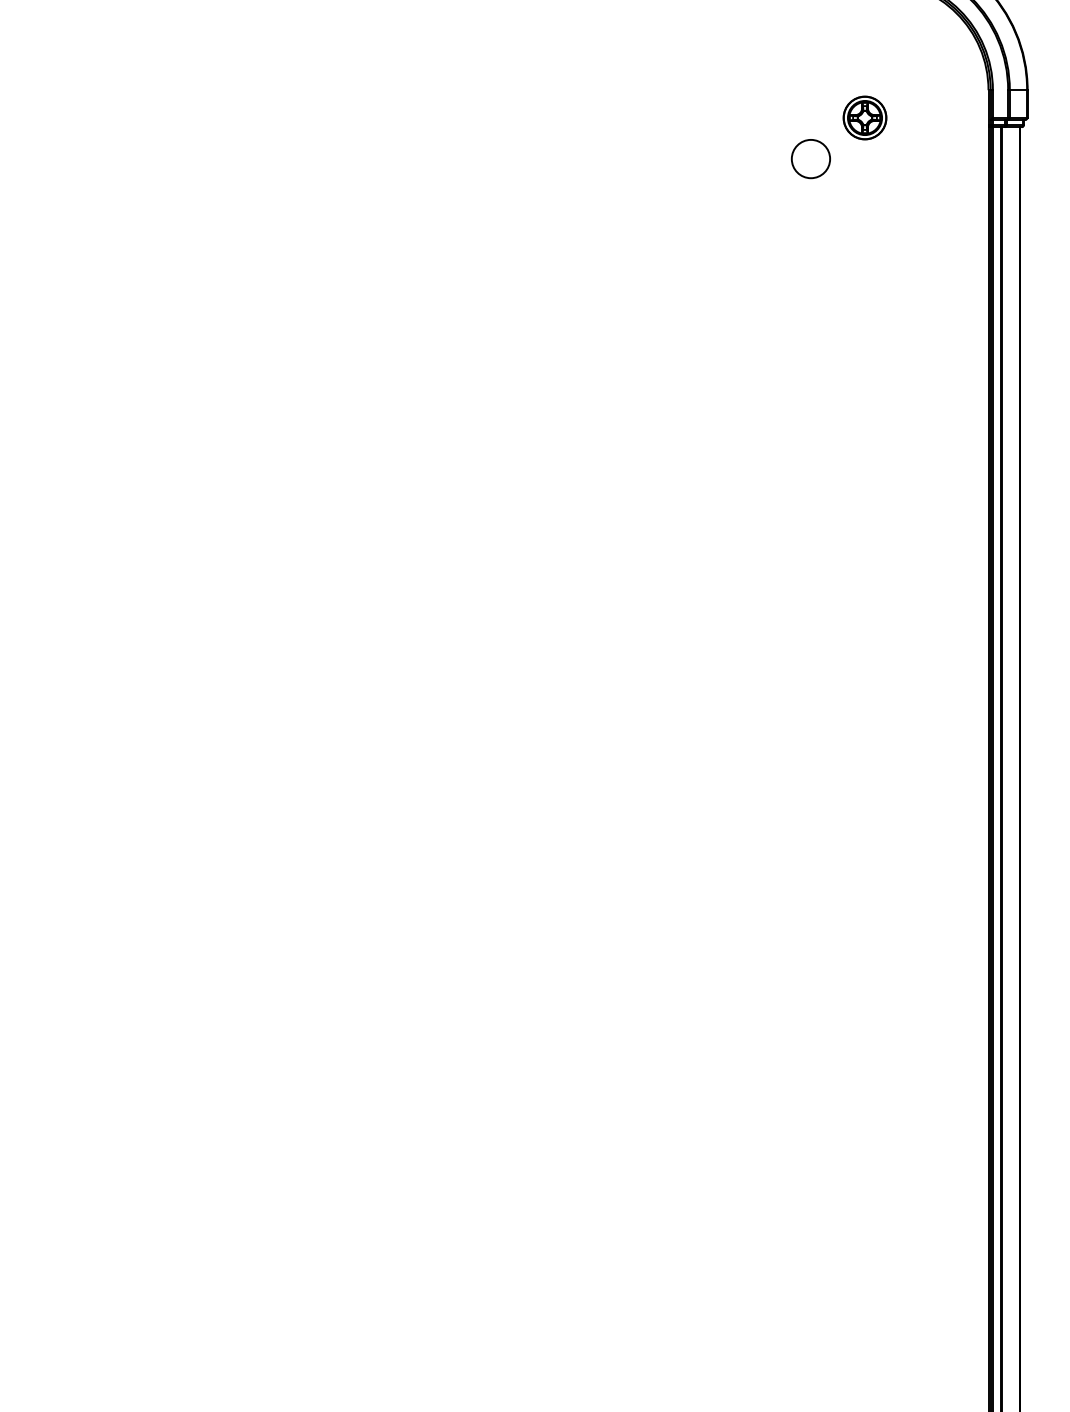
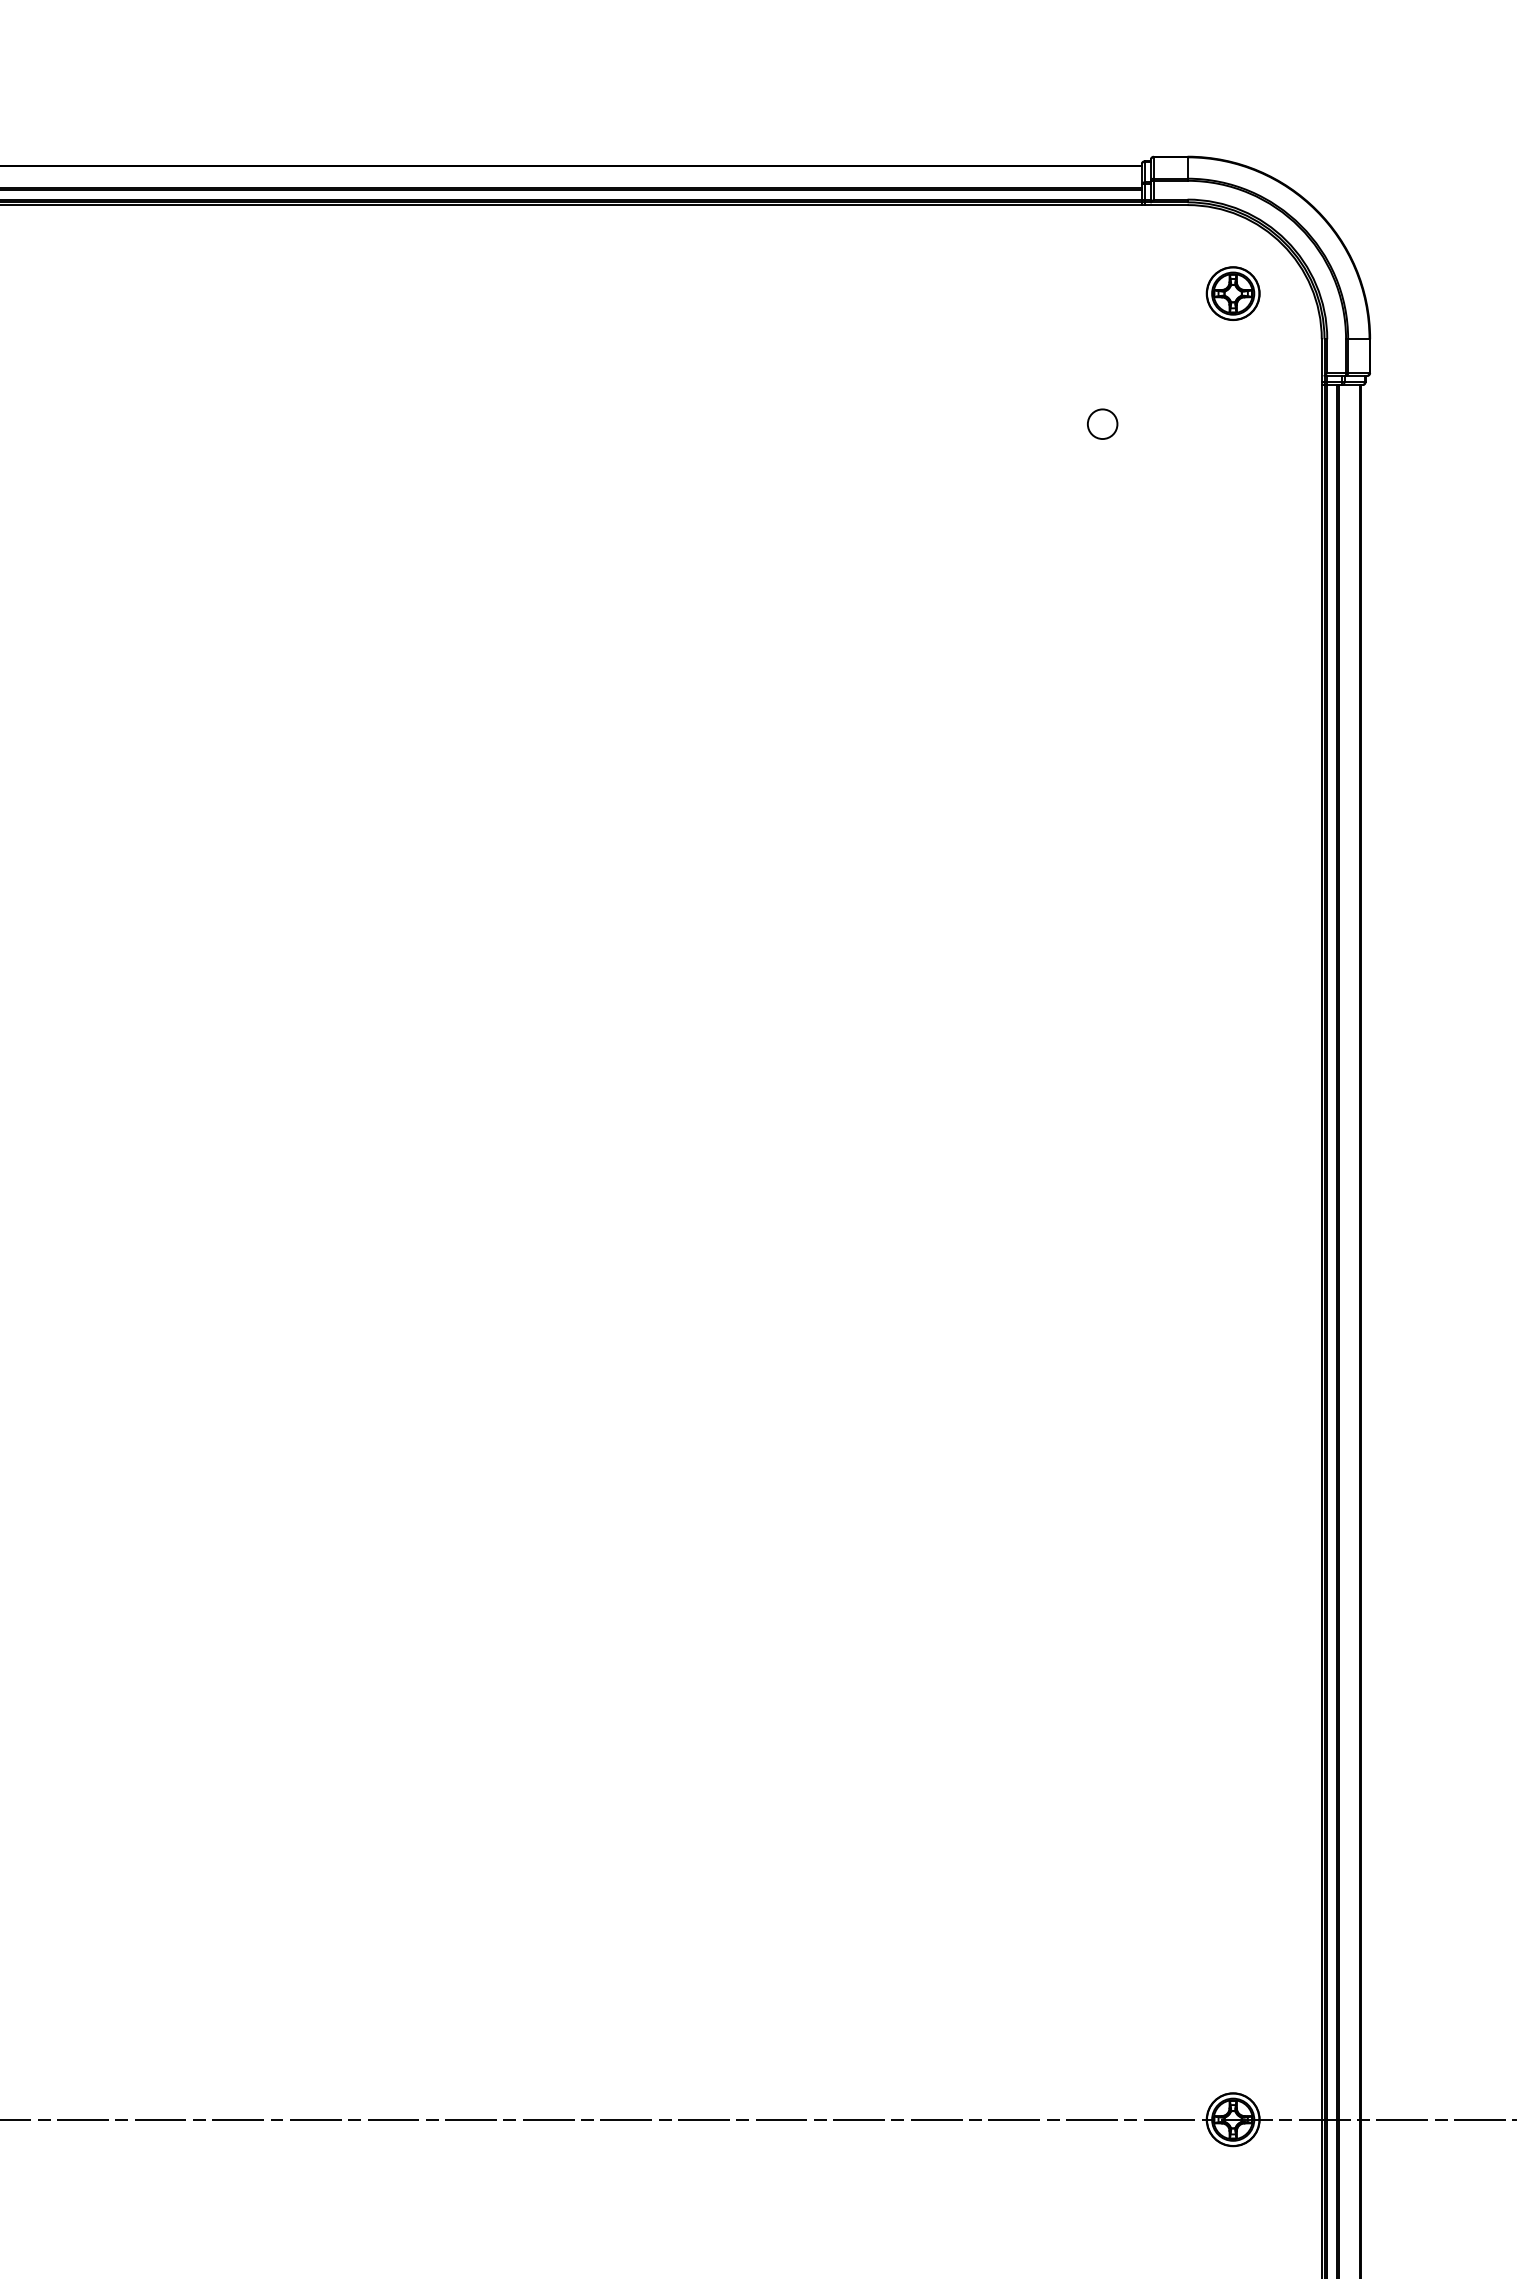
part: (864, 117) -> (1232, 293), moved
circle: (811, 158) -> (1102, 423), size x0.62

